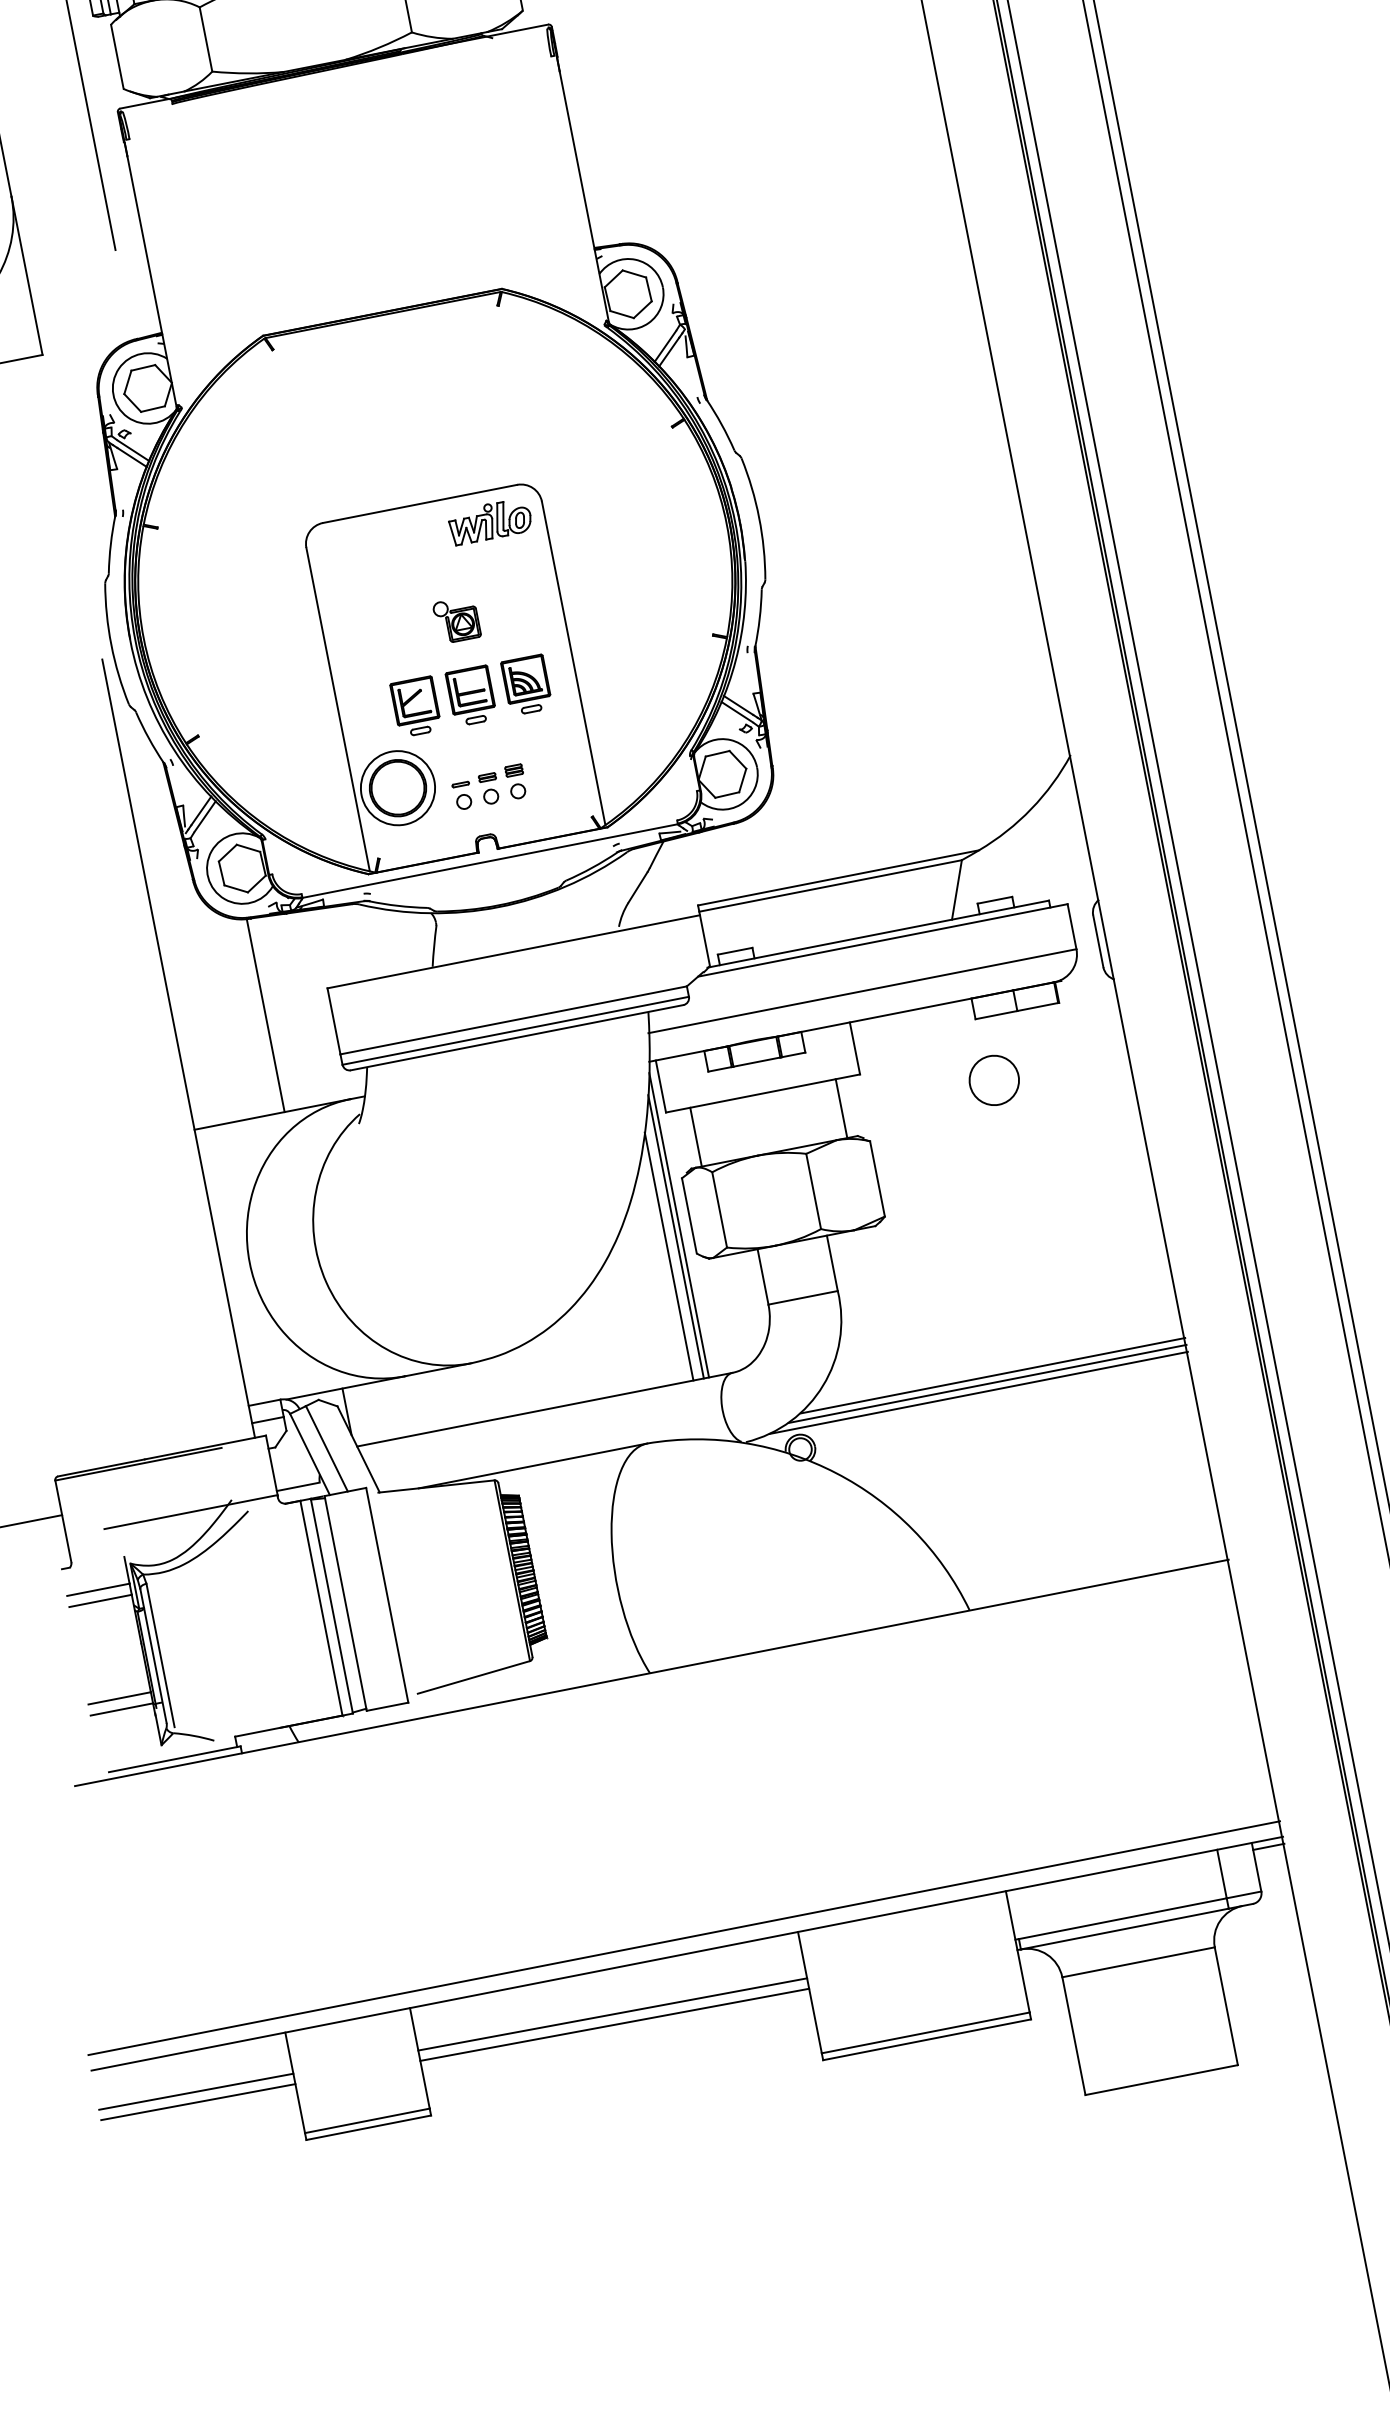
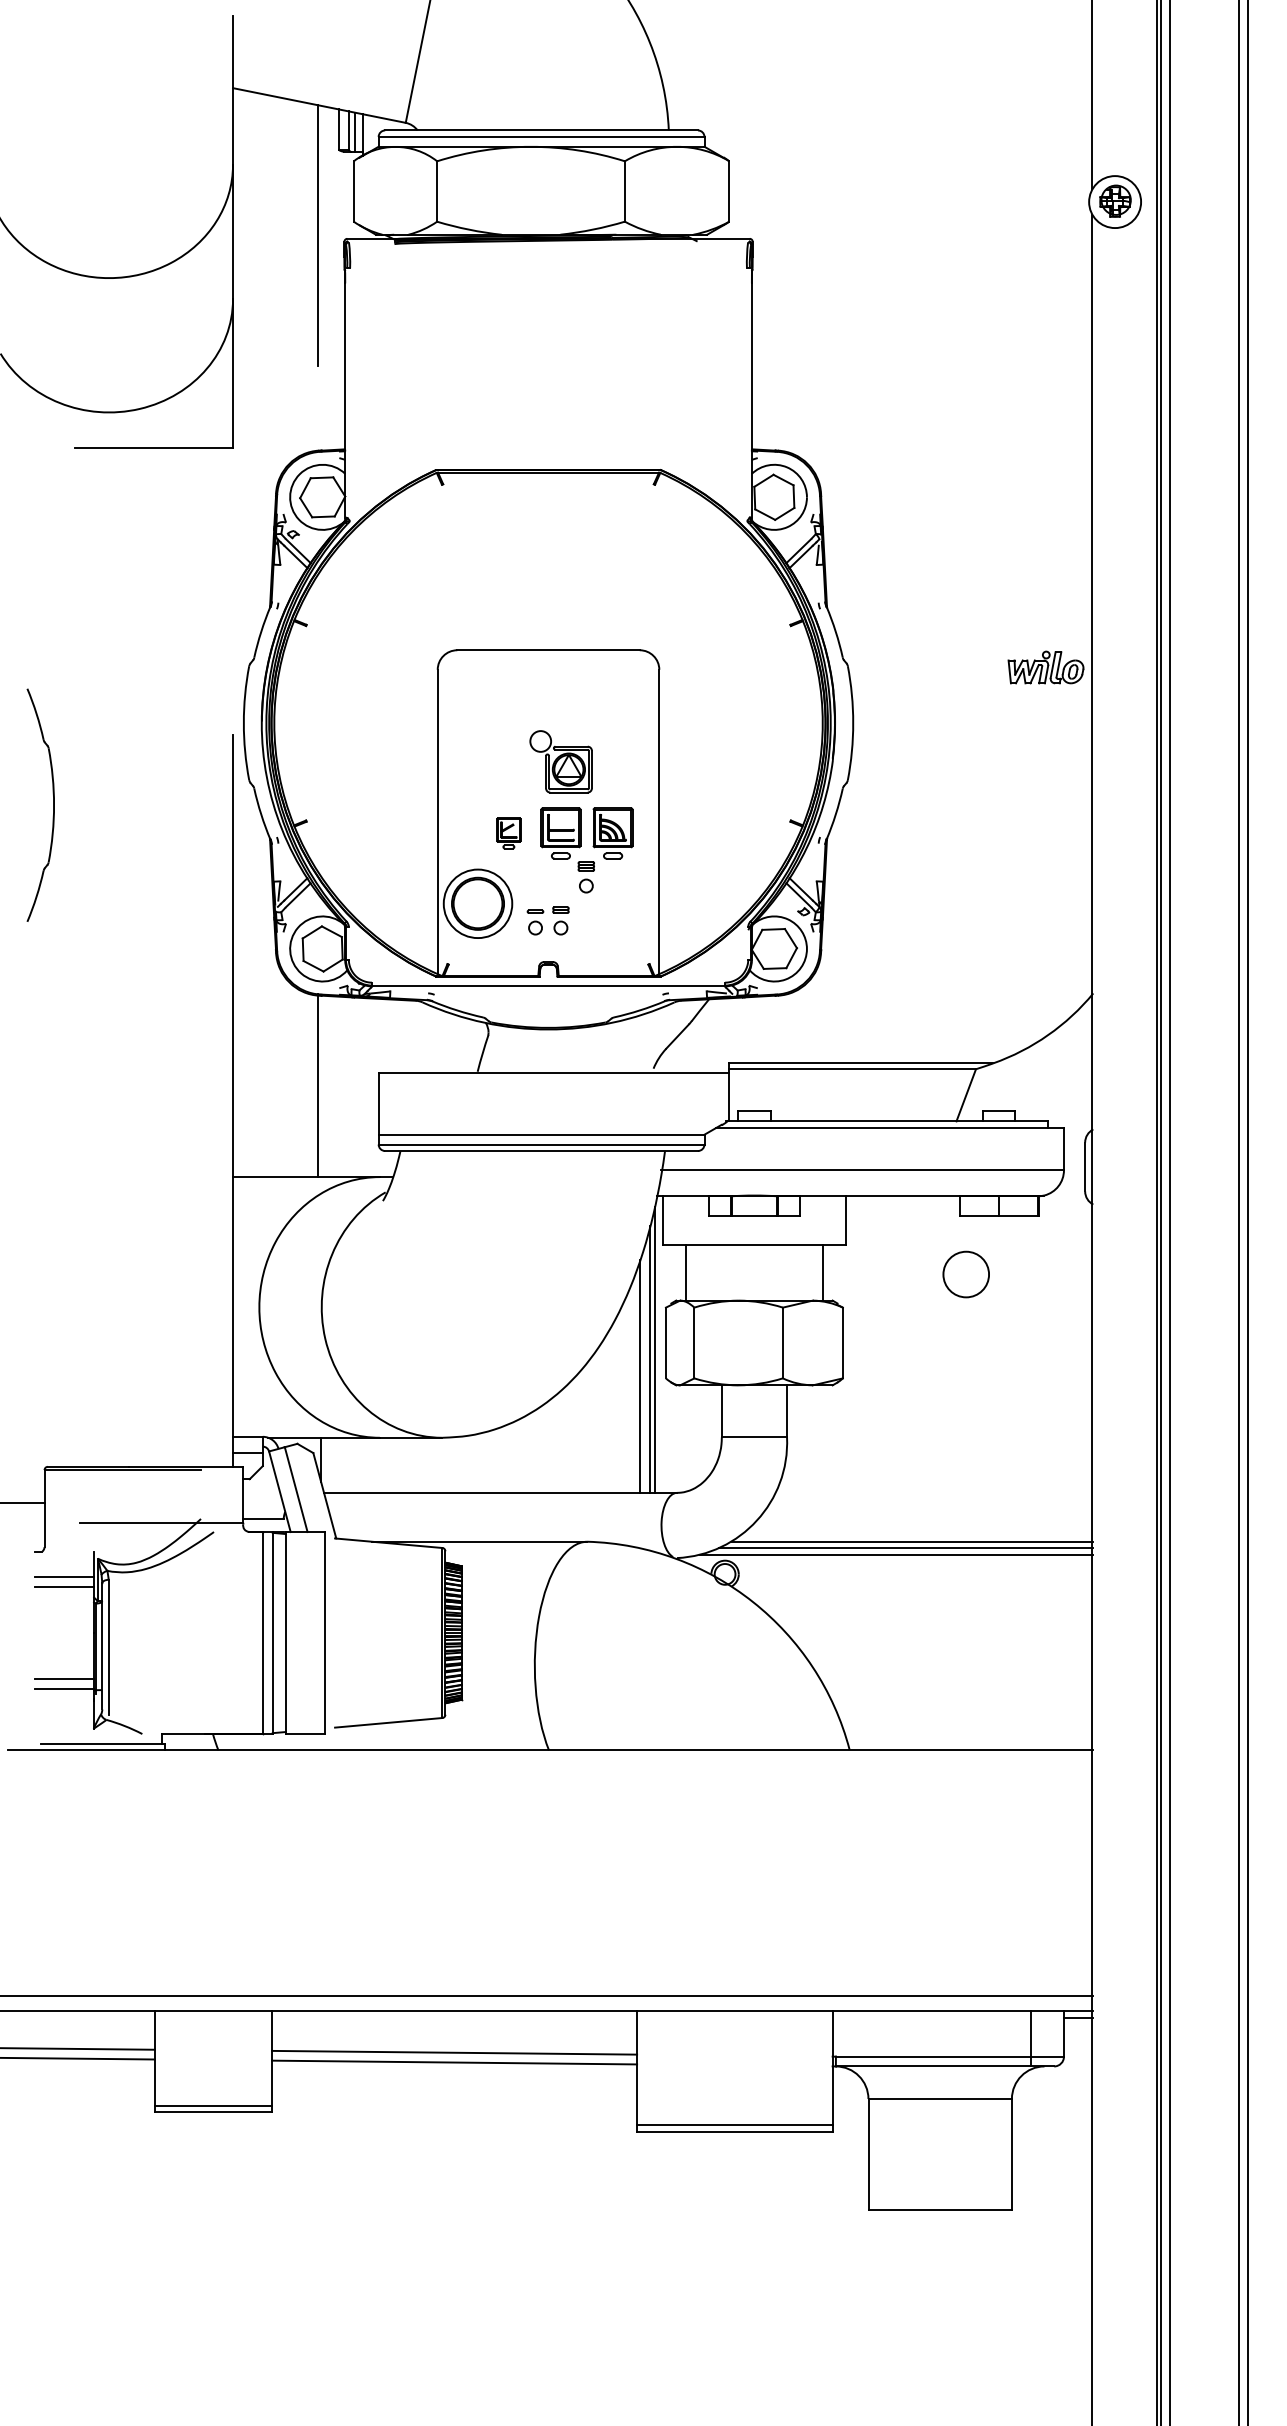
part: (489, 521) -> (1045, 667), moved
part: (457, 620) -> (561, 762), size x1.6
part: (415, 707) -> (508, 833), size x0.6
part: (515, 782) -> (585, 877), moved

